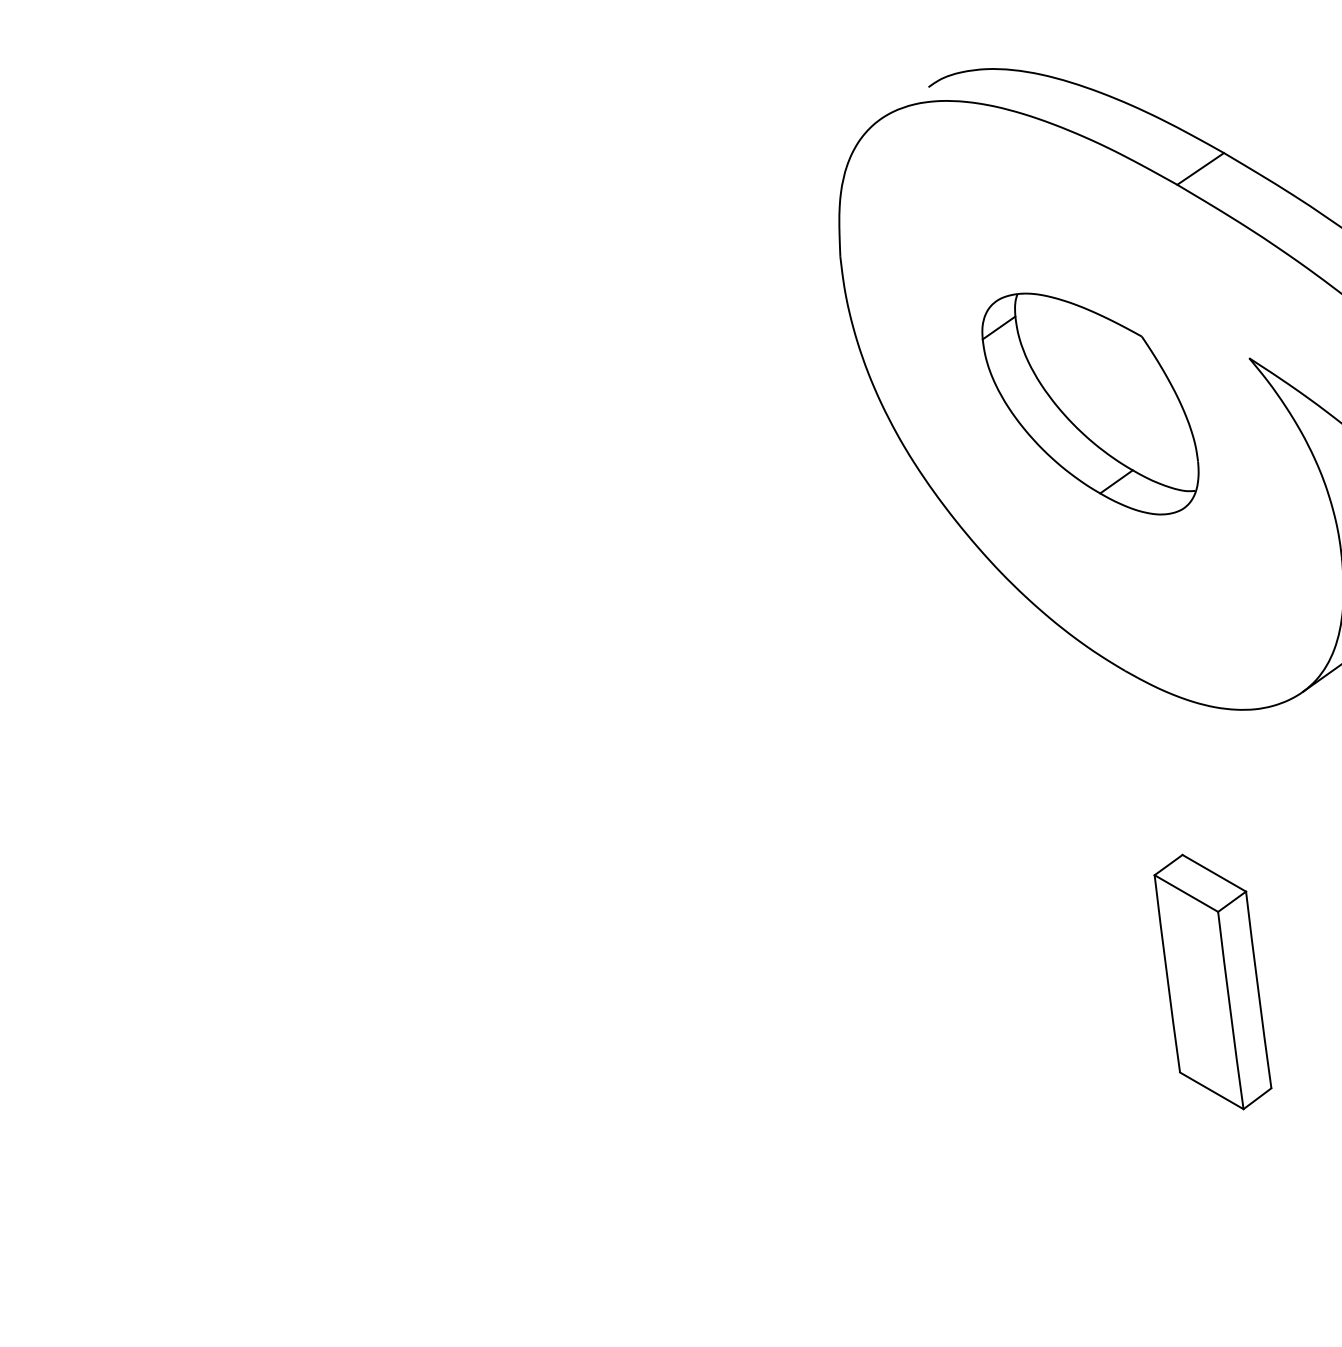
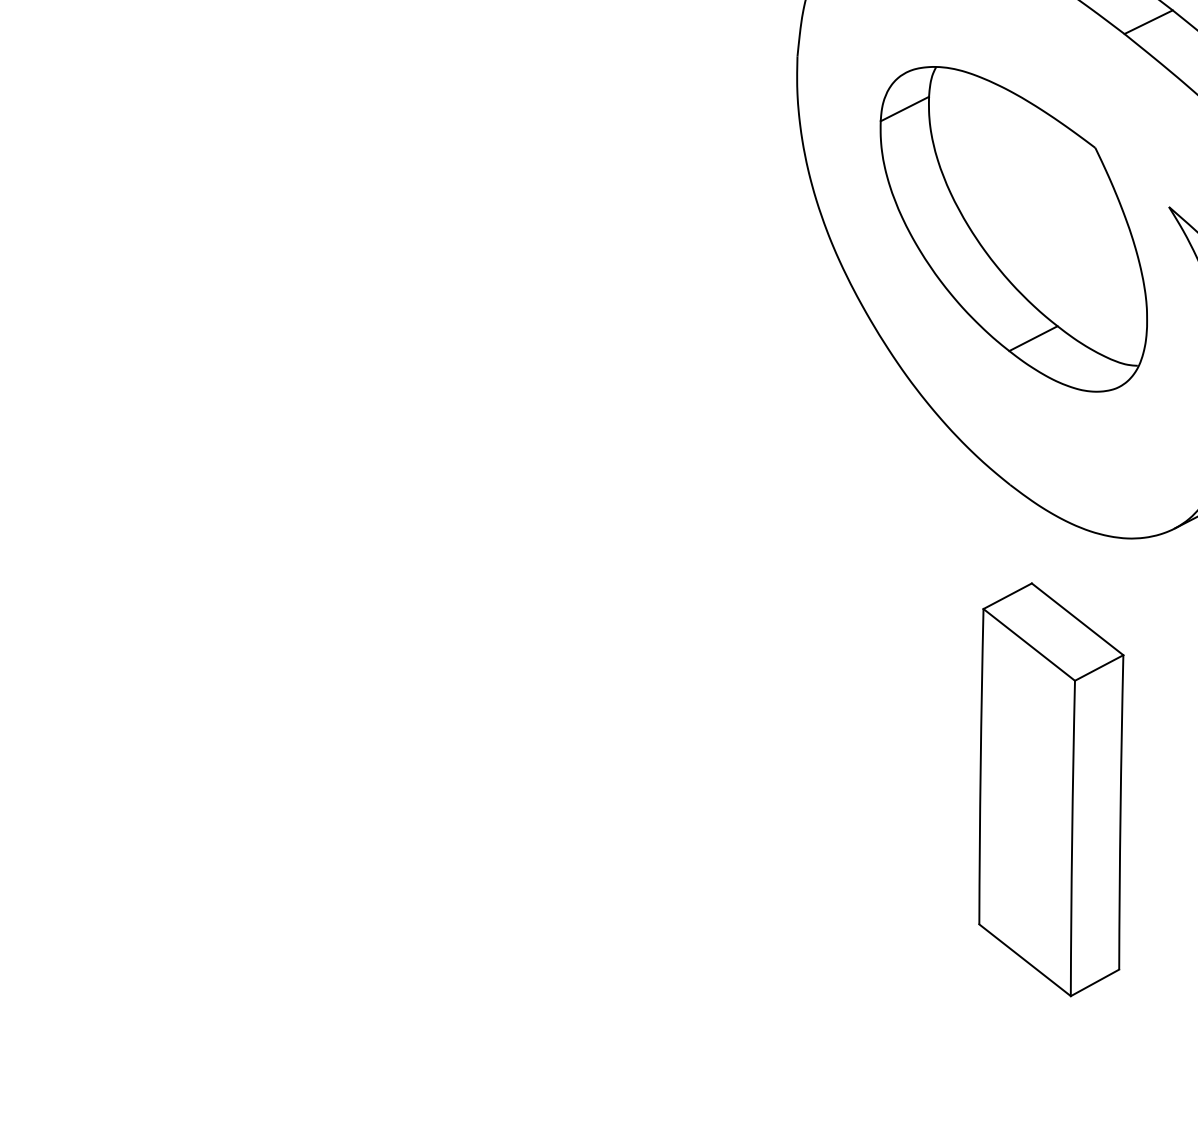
part: (1090, 403) -> (1013, 228), size x1.43
part: (1212, 981) -> (1050, 789), size x1.67

